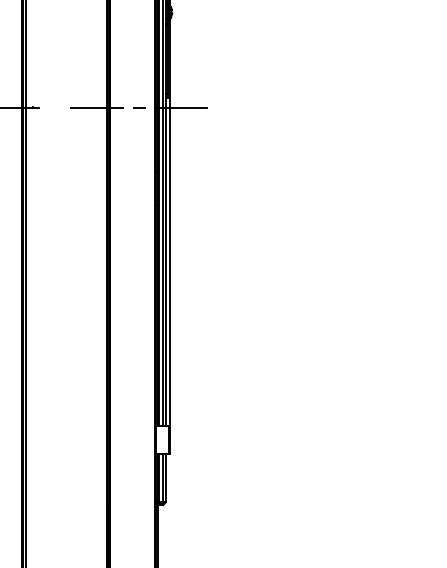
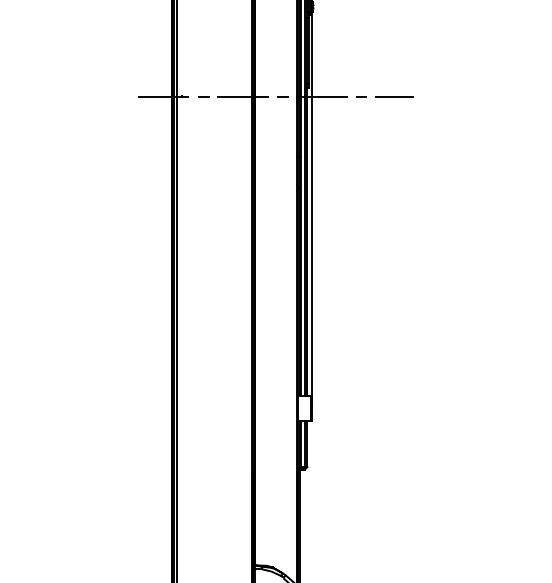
line: (54, 107) -> (203, 96), added
line: (223, 107) -> (361, 96), added
line: (258, 108) -> (394, 97), added

